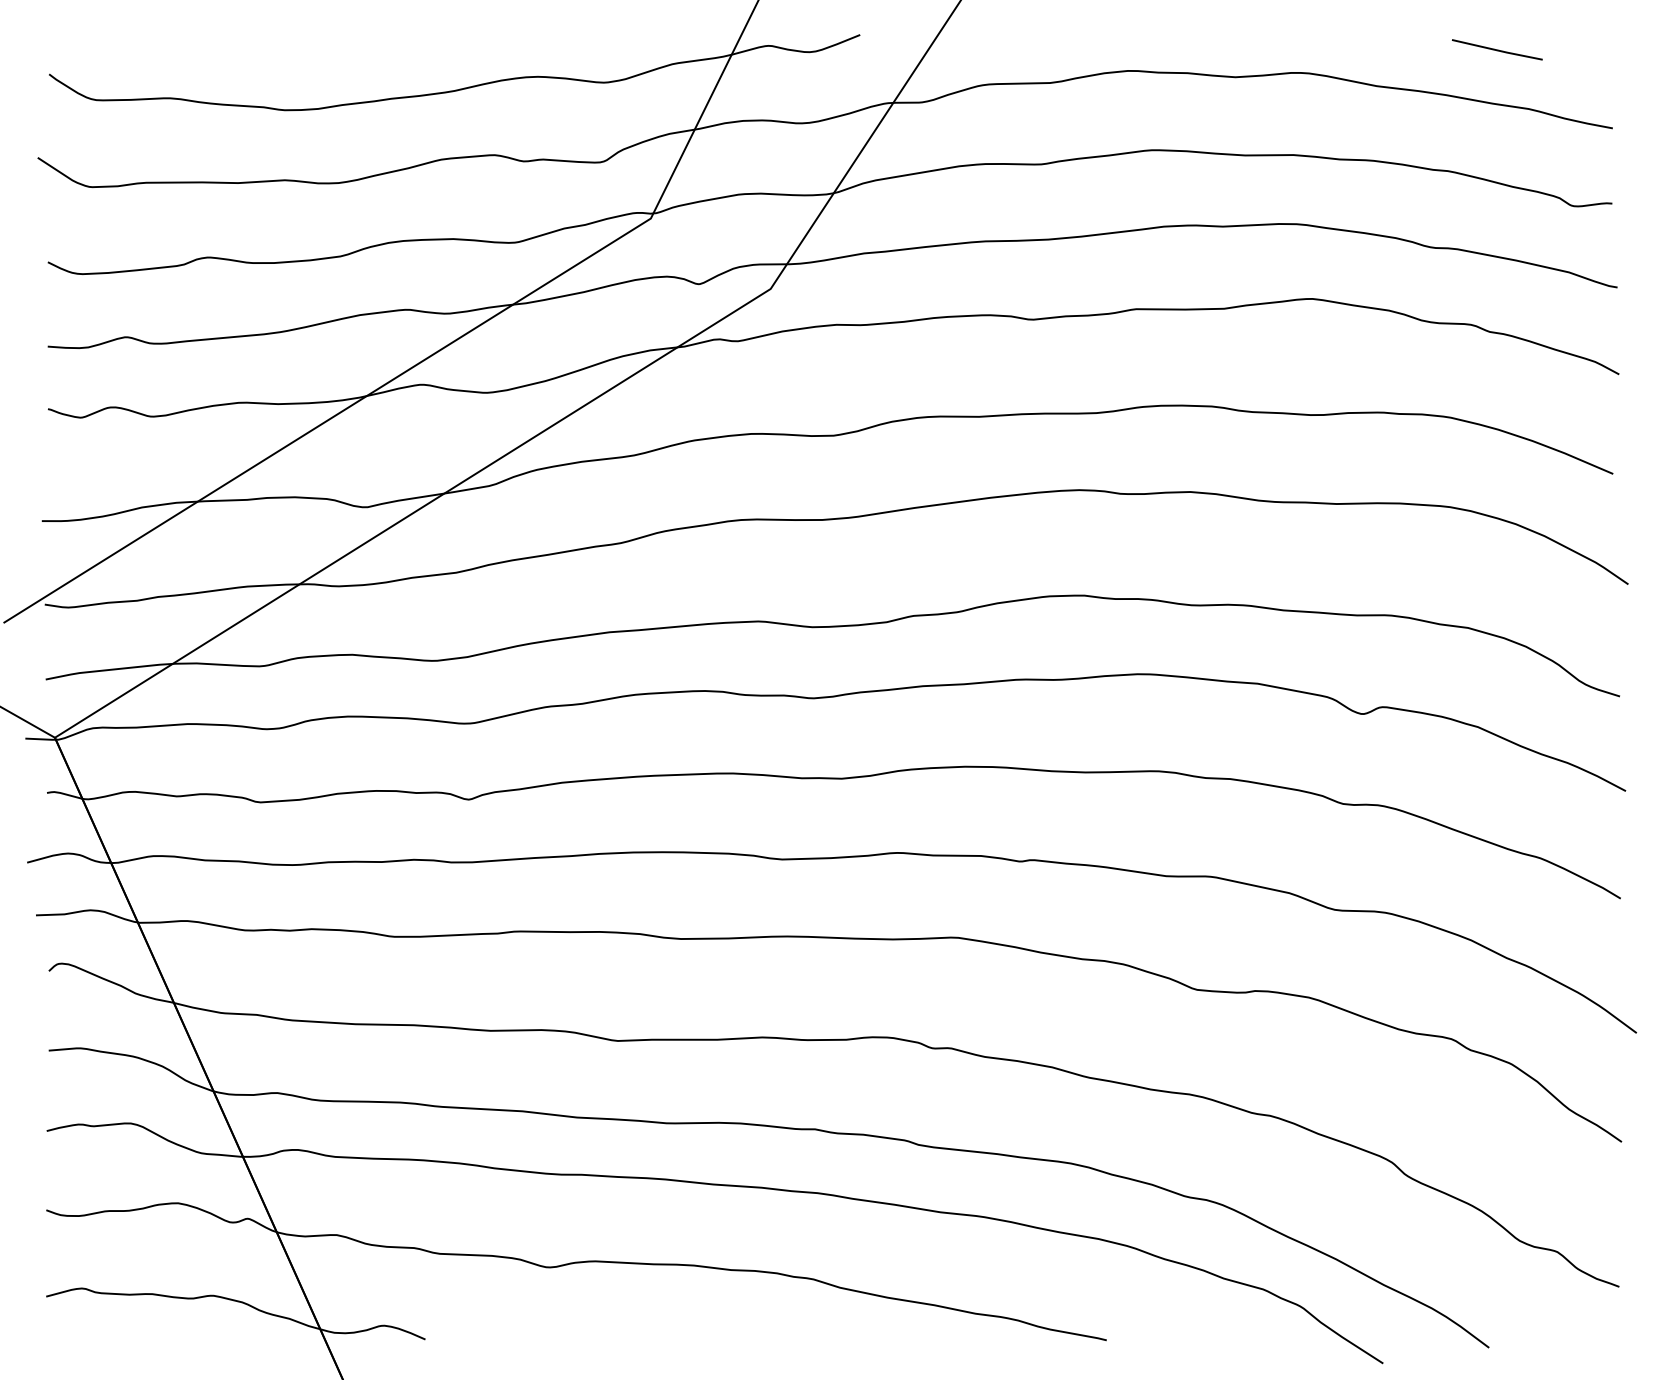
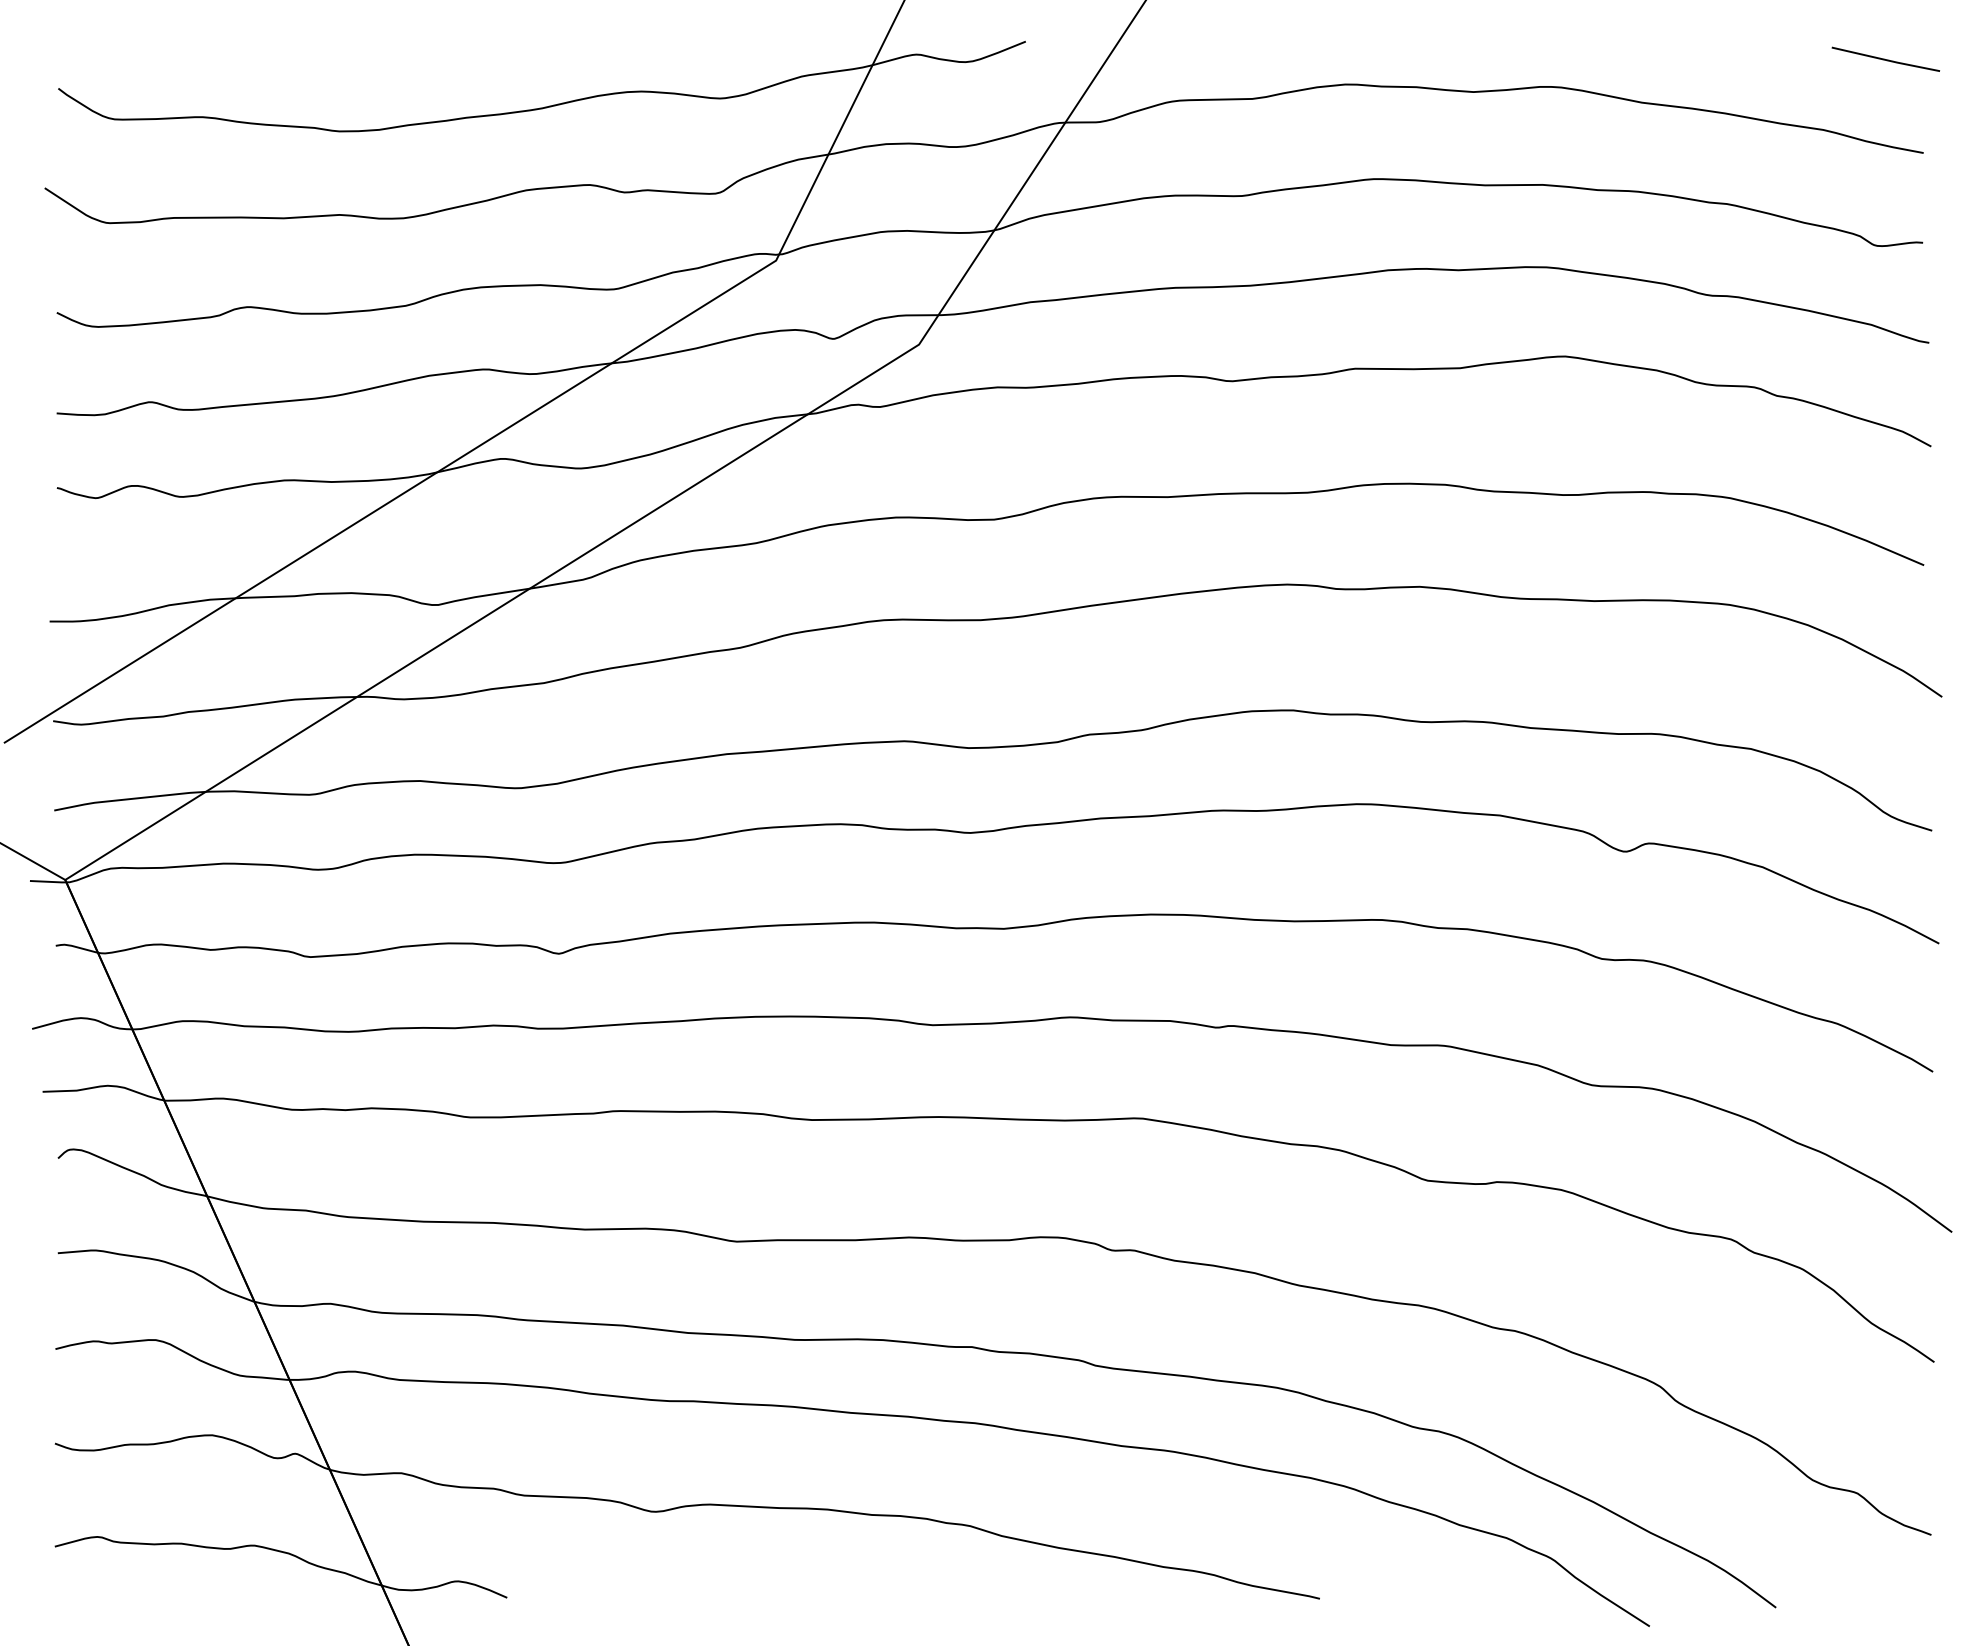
line: (1496, 49) -> (1884, 58), moved

